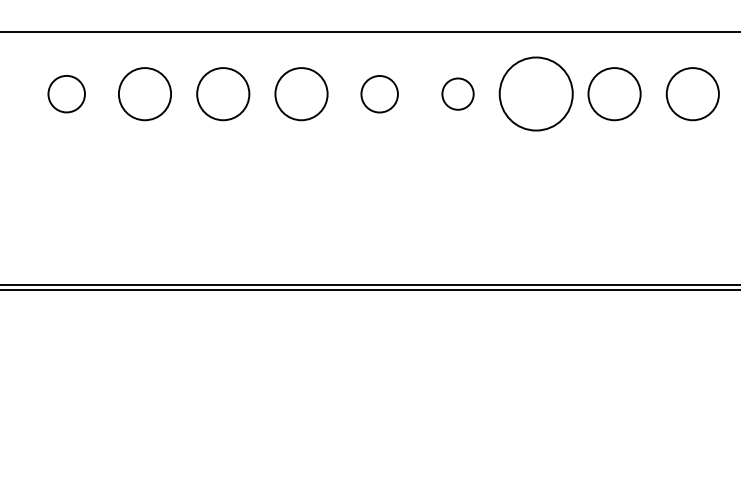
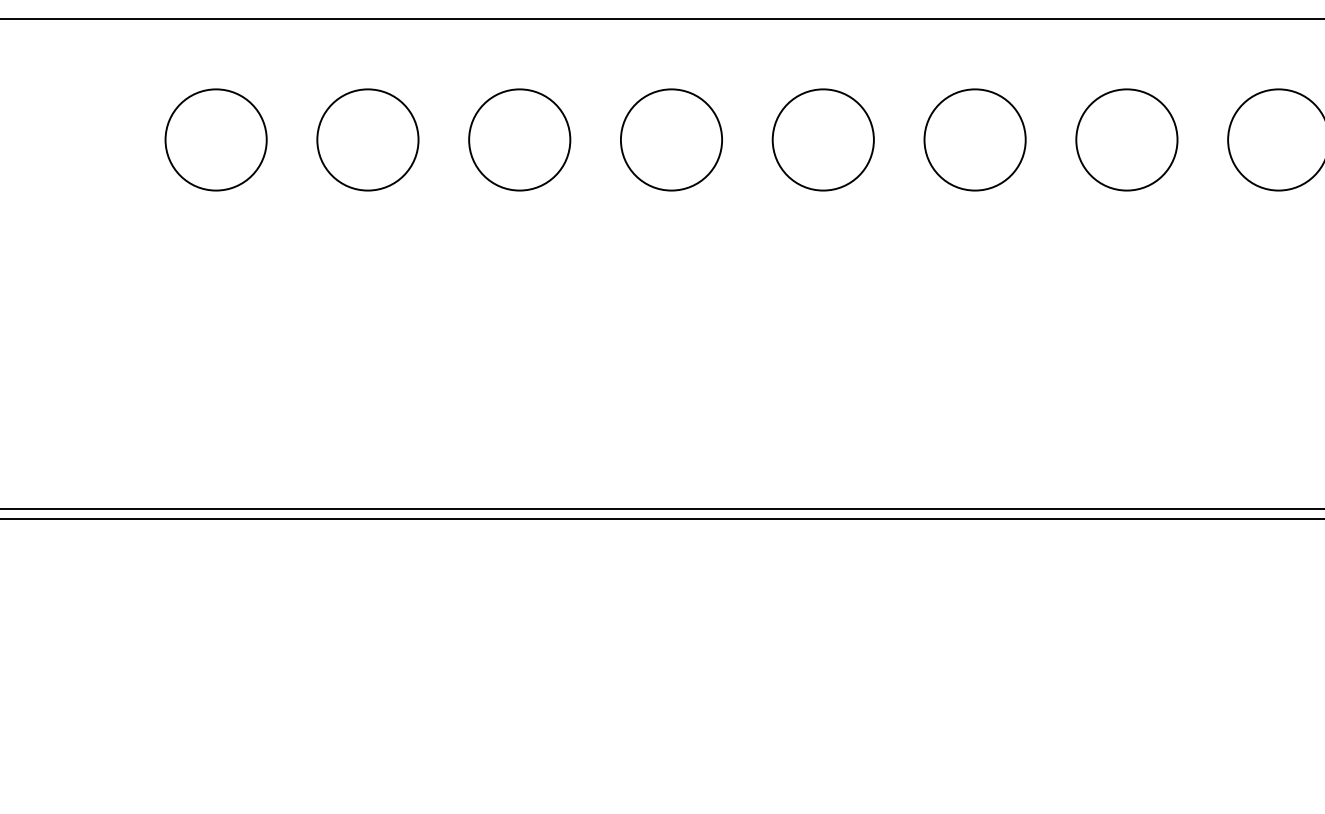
circle: (66, 94) -> (215, 140), size x1.43
circle: (379, 94) -> (822, 140), size x1.43
circle: (457, 94) -> (974, 140), size x1.67
circle: (536, 94) -> (1127, 140), size x0.71

